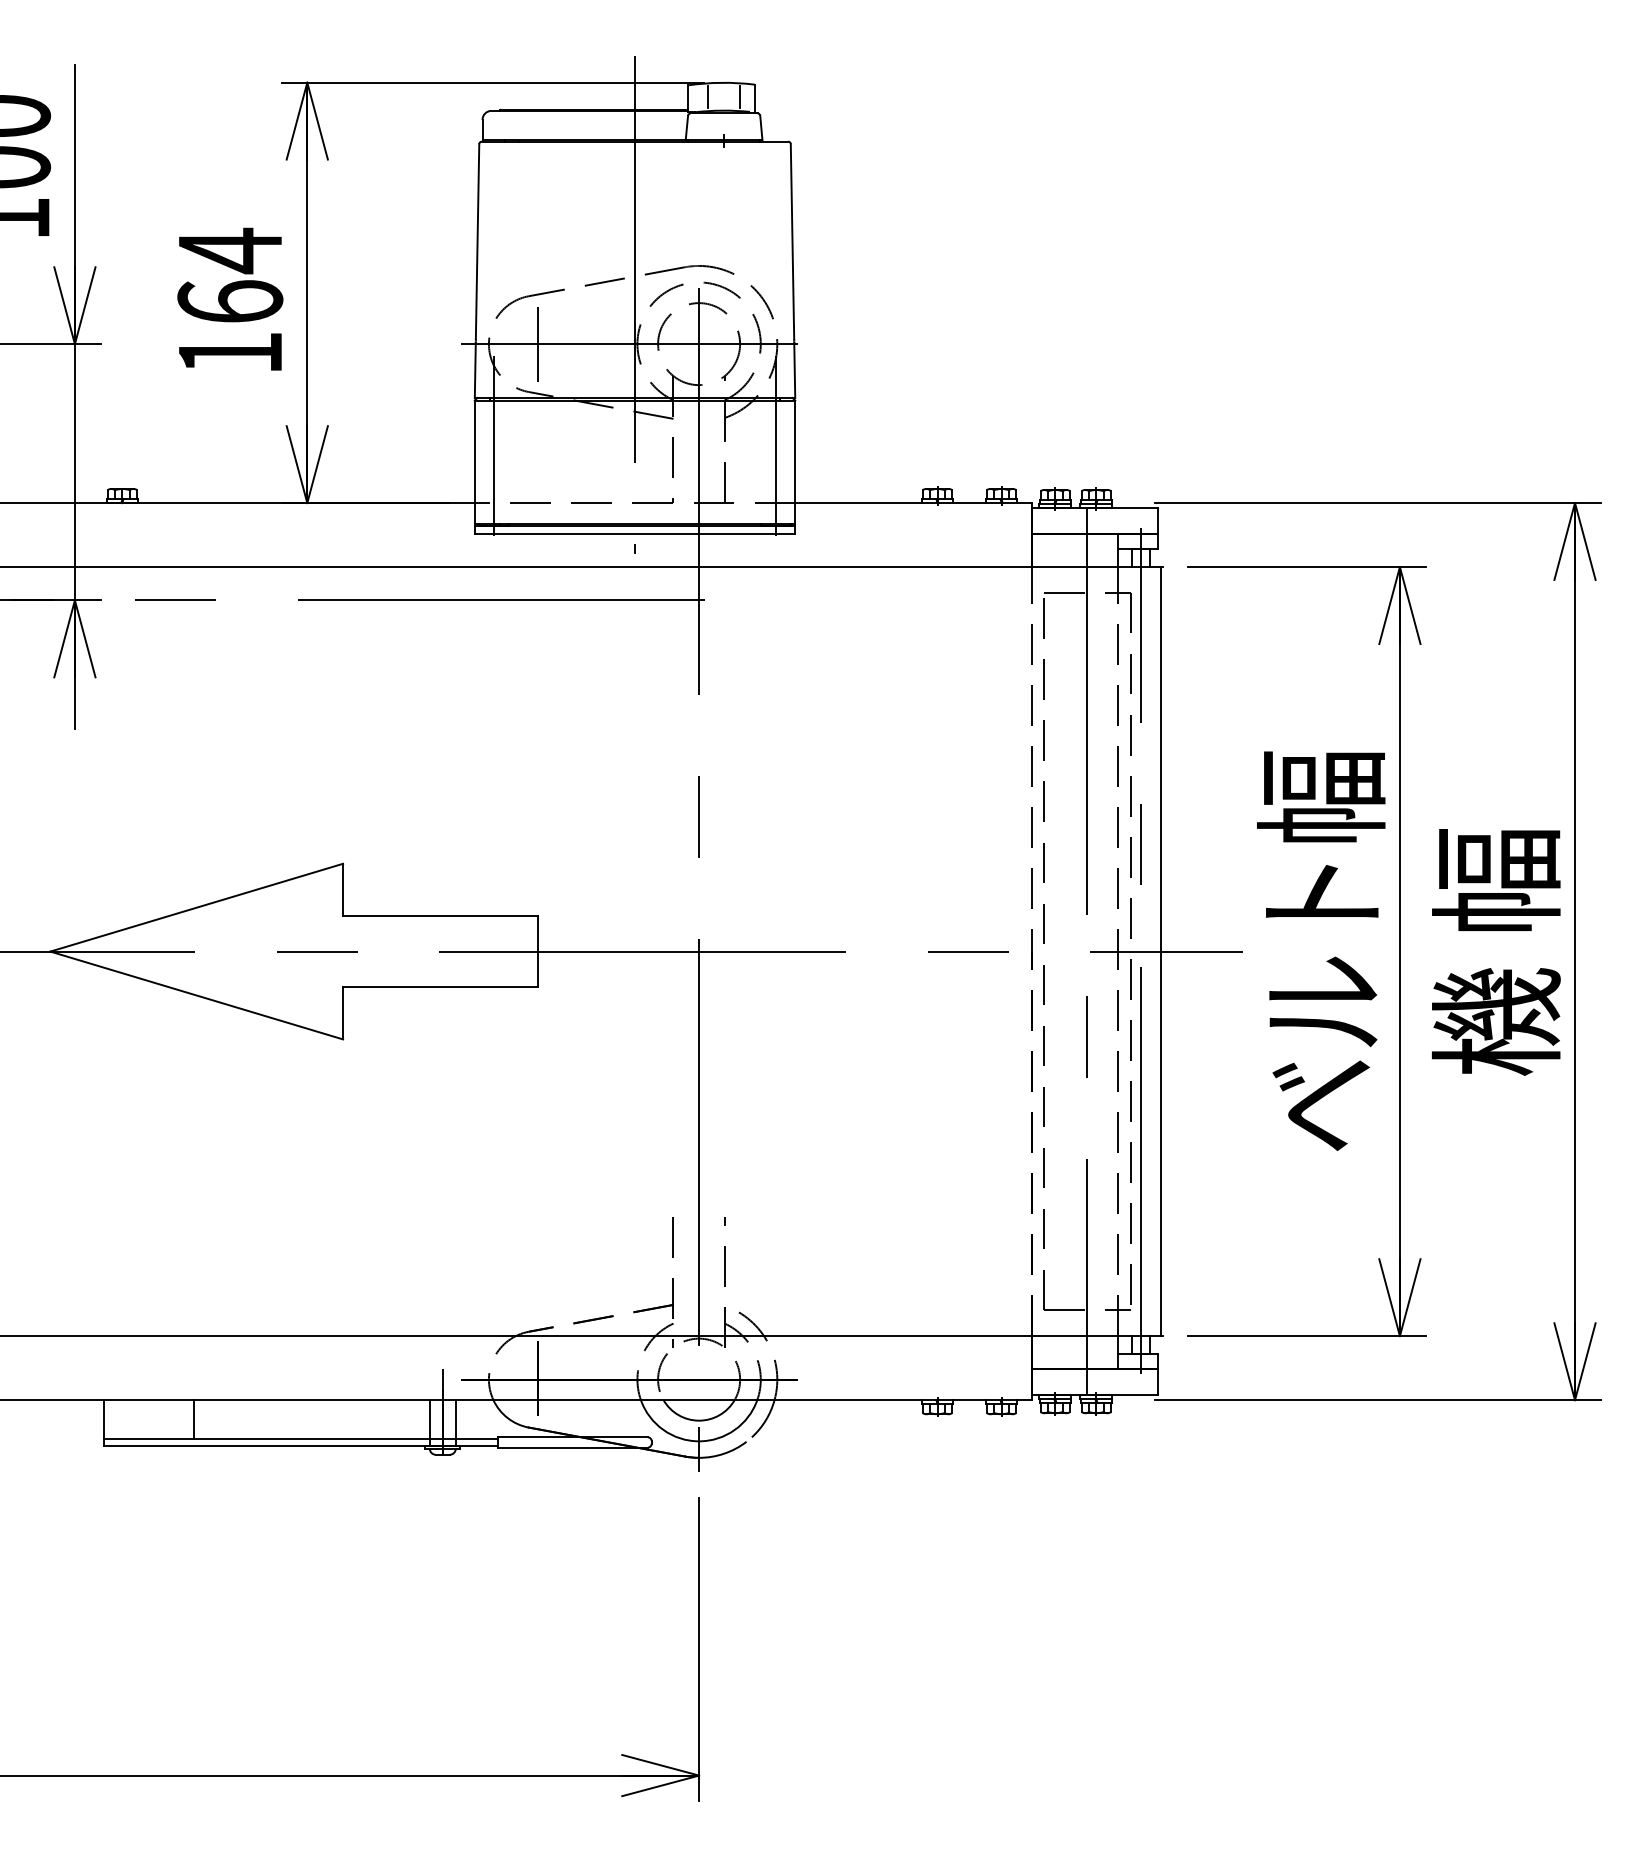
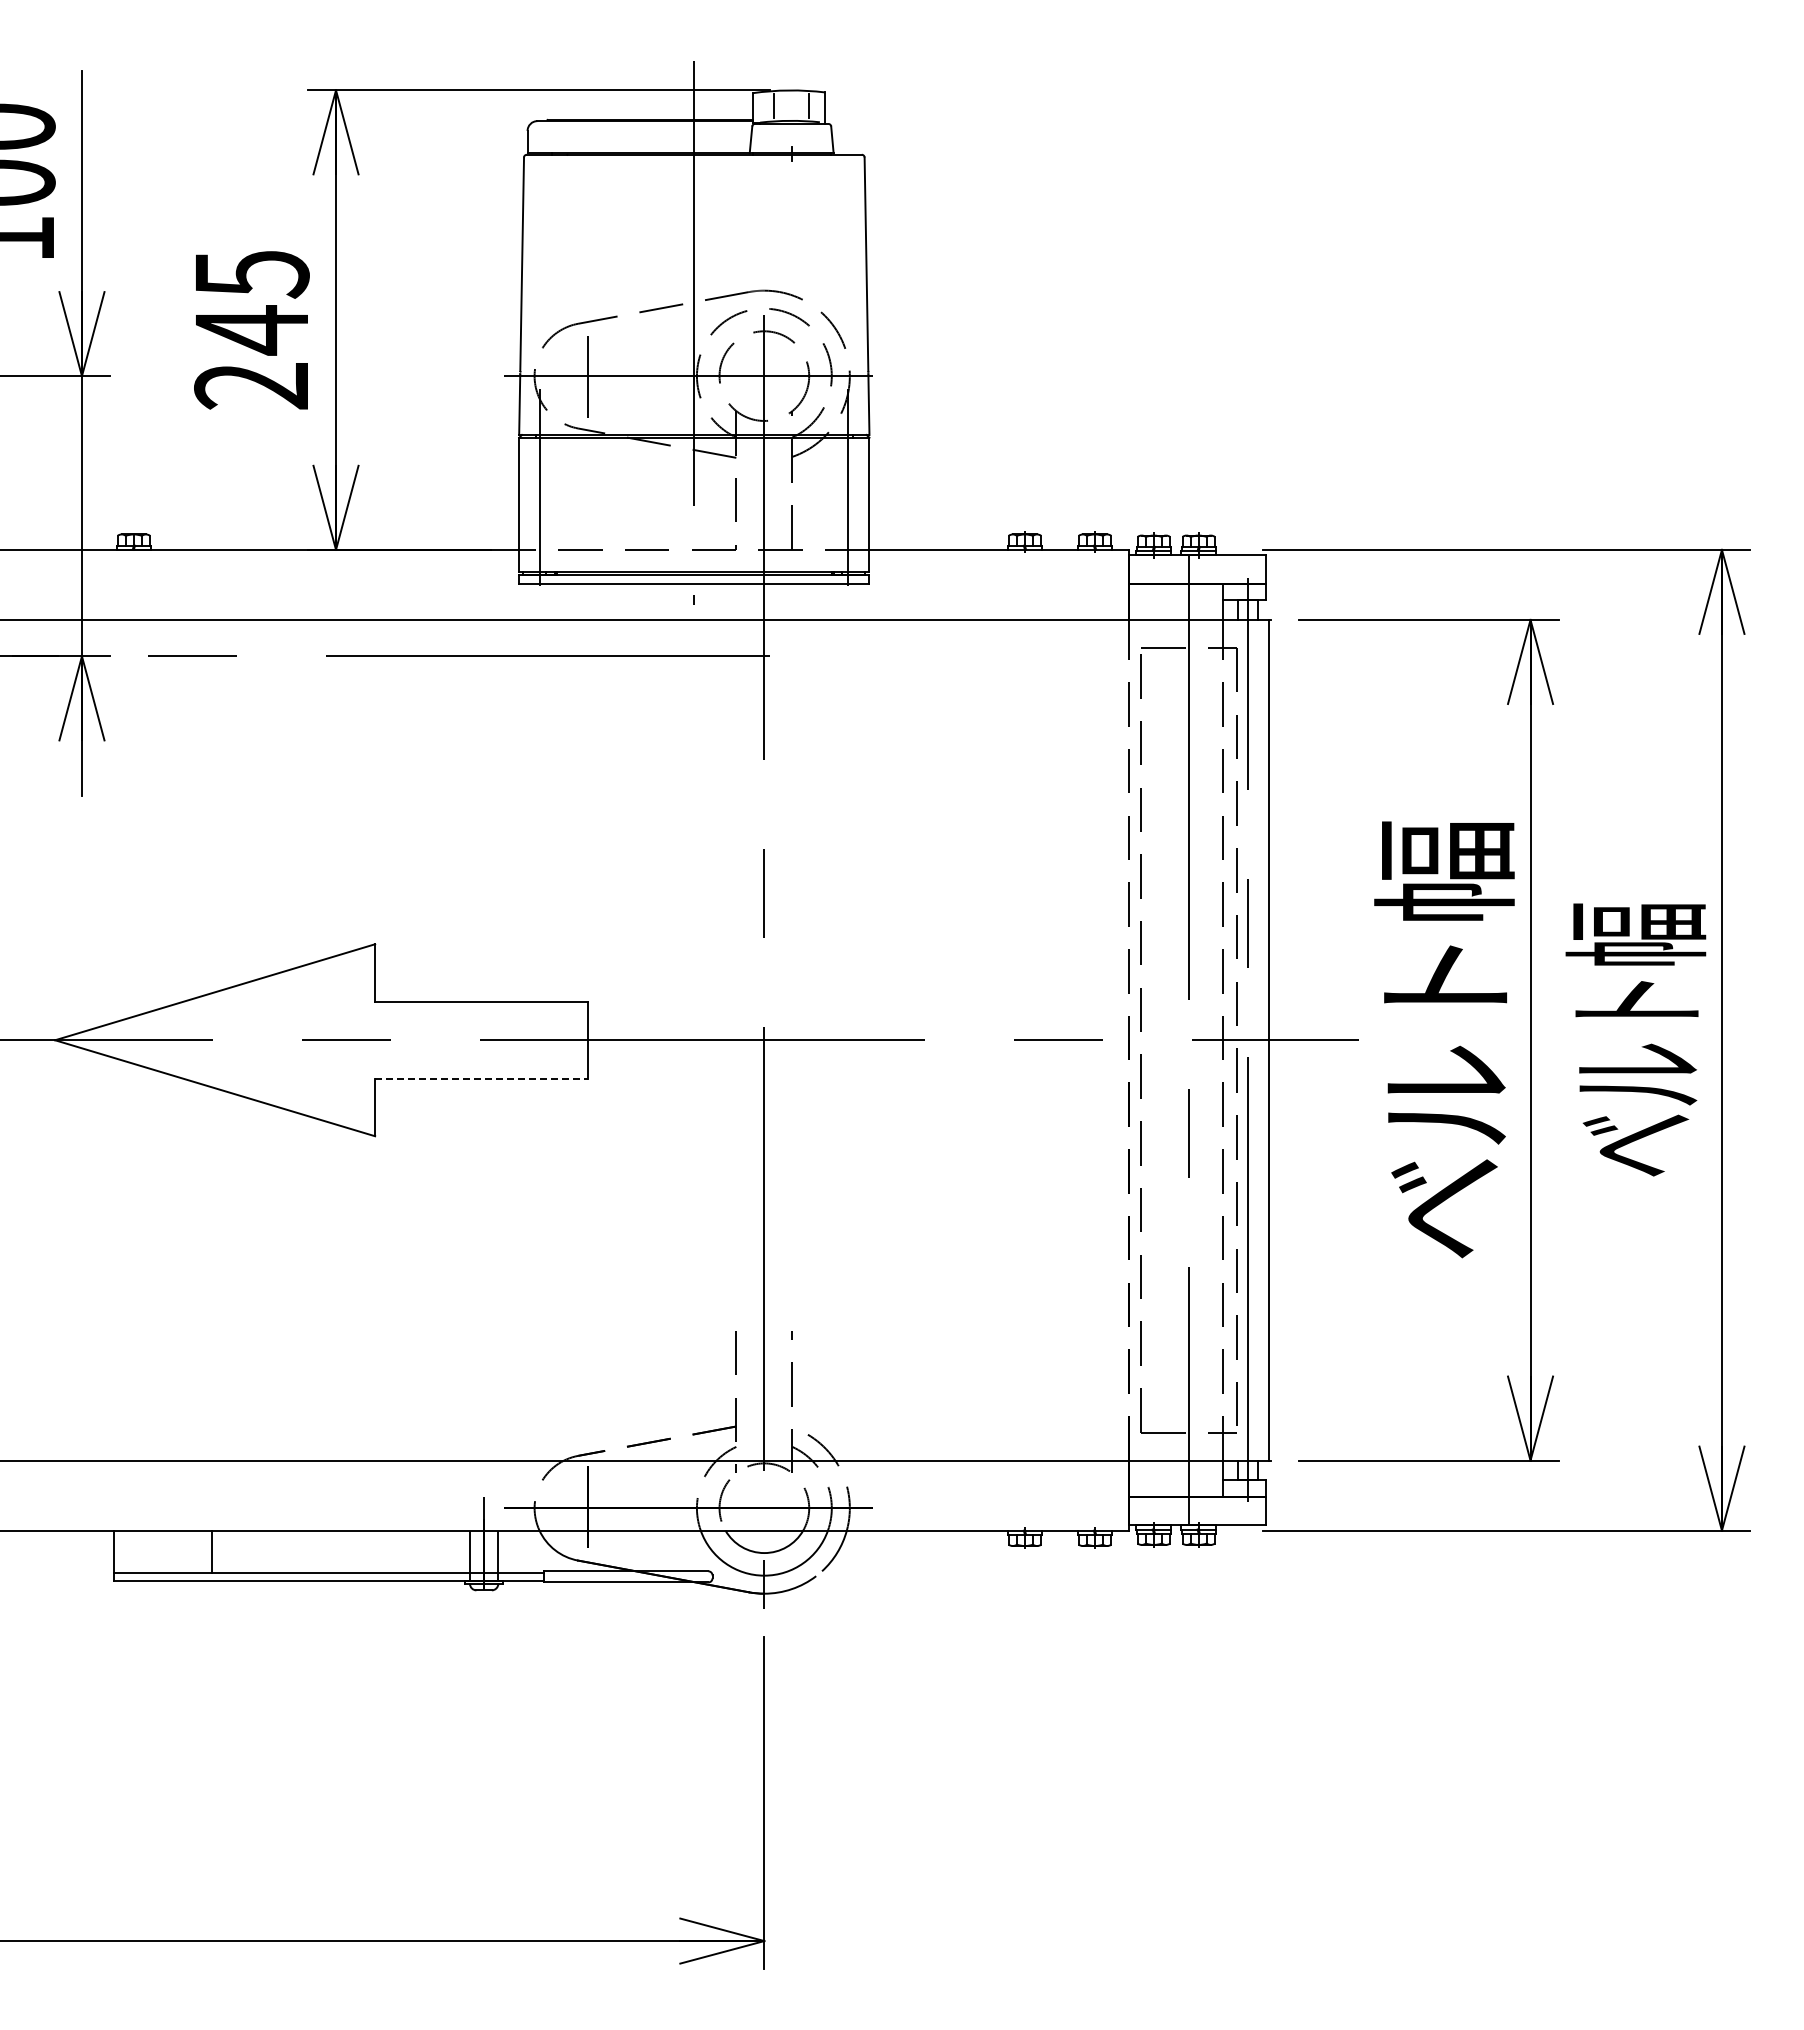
text: (229, 301) -> (251, 329), 164 -> 245
text: (1495, 950) -> (1635, 1039), 機 幅 -> ベルト幅
line: (440, 986) -> (481, 1078), solid -> dashed

